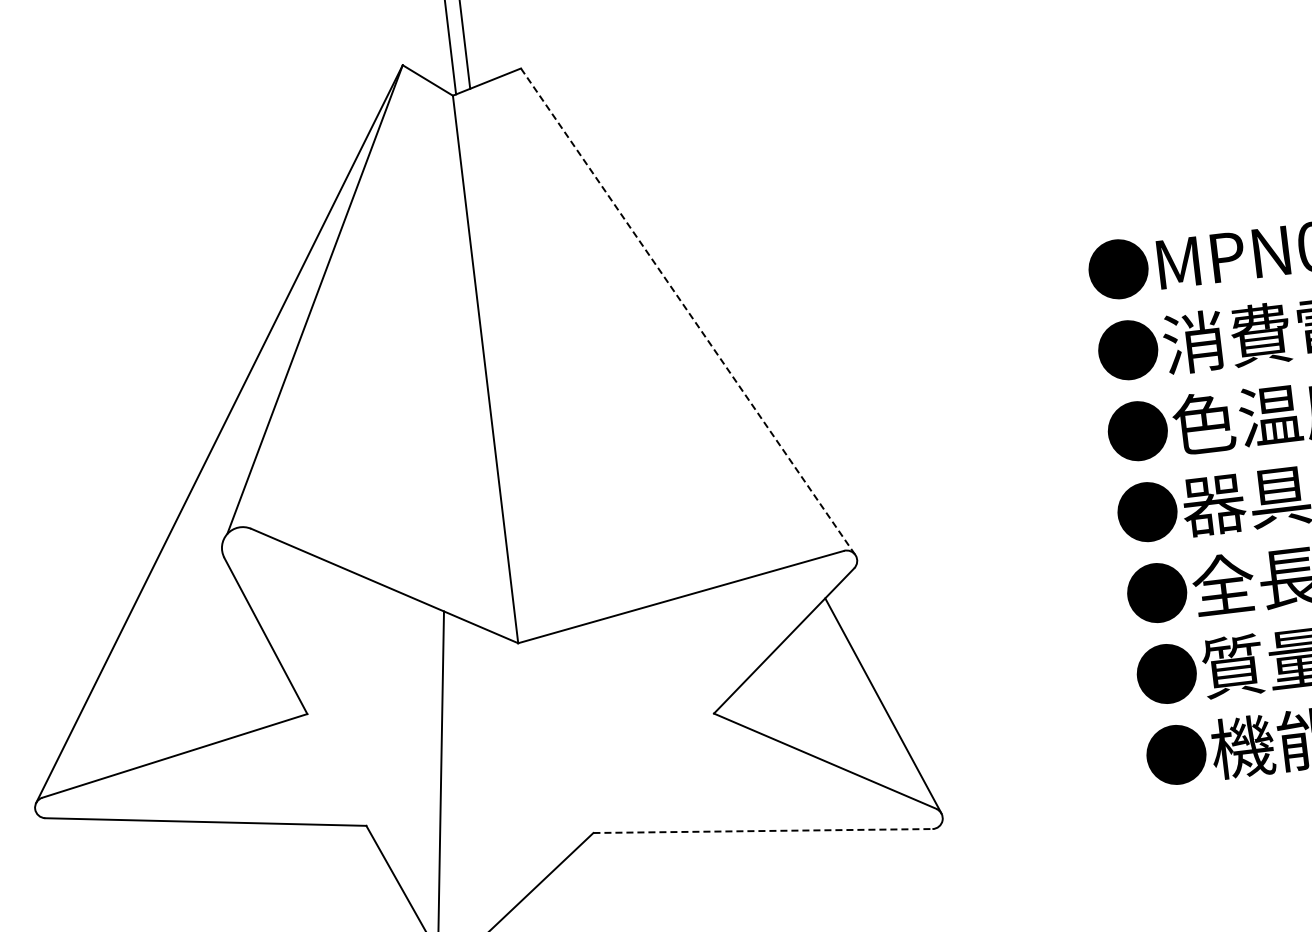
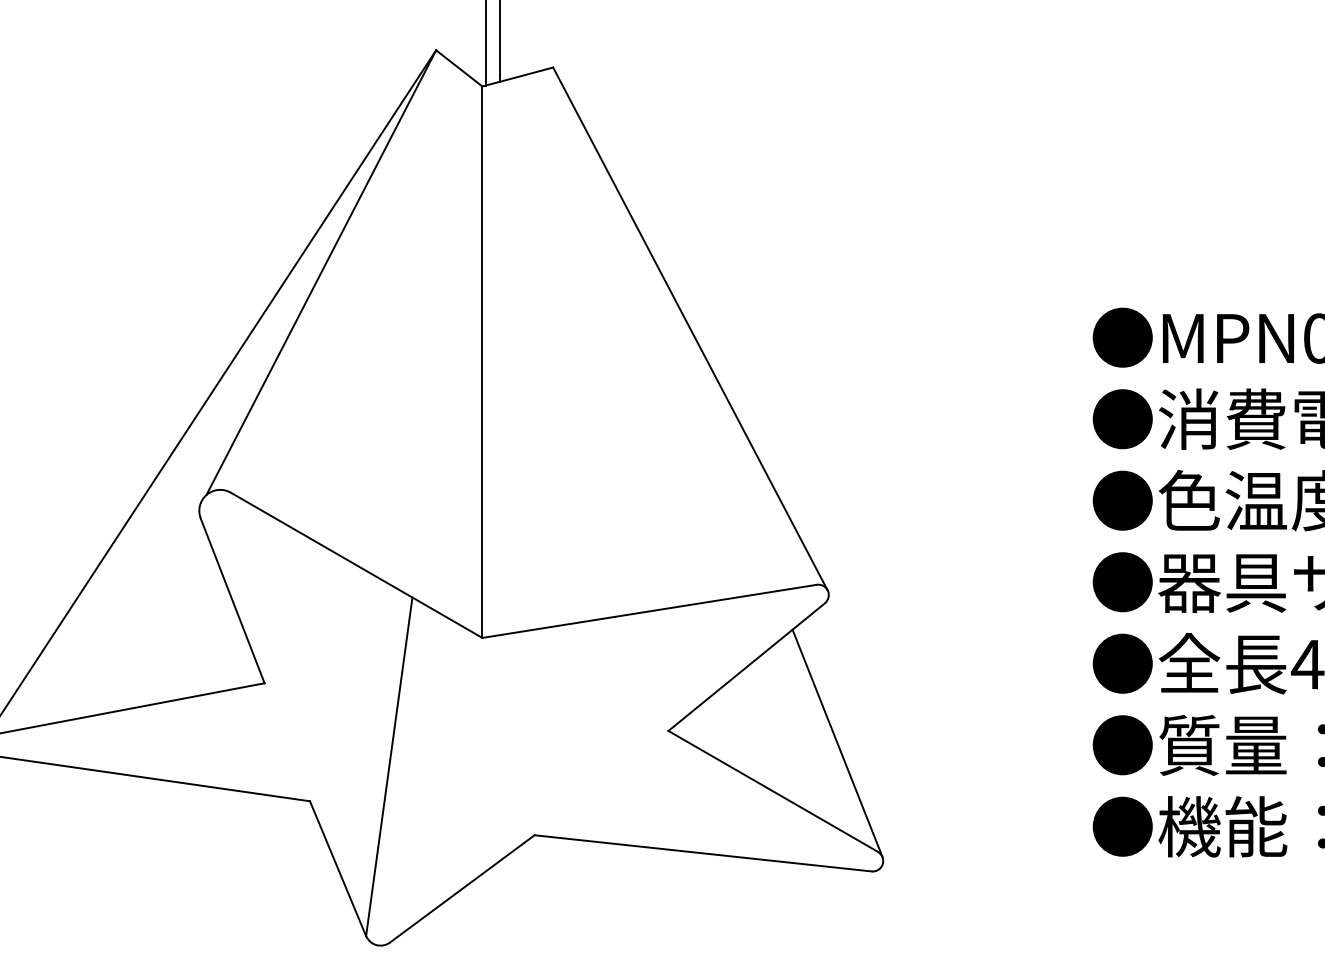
line: (688, 312) -> (690, 329), dashed -> solid
line: (763, 831) -> (703, 853), dashed -> solid

